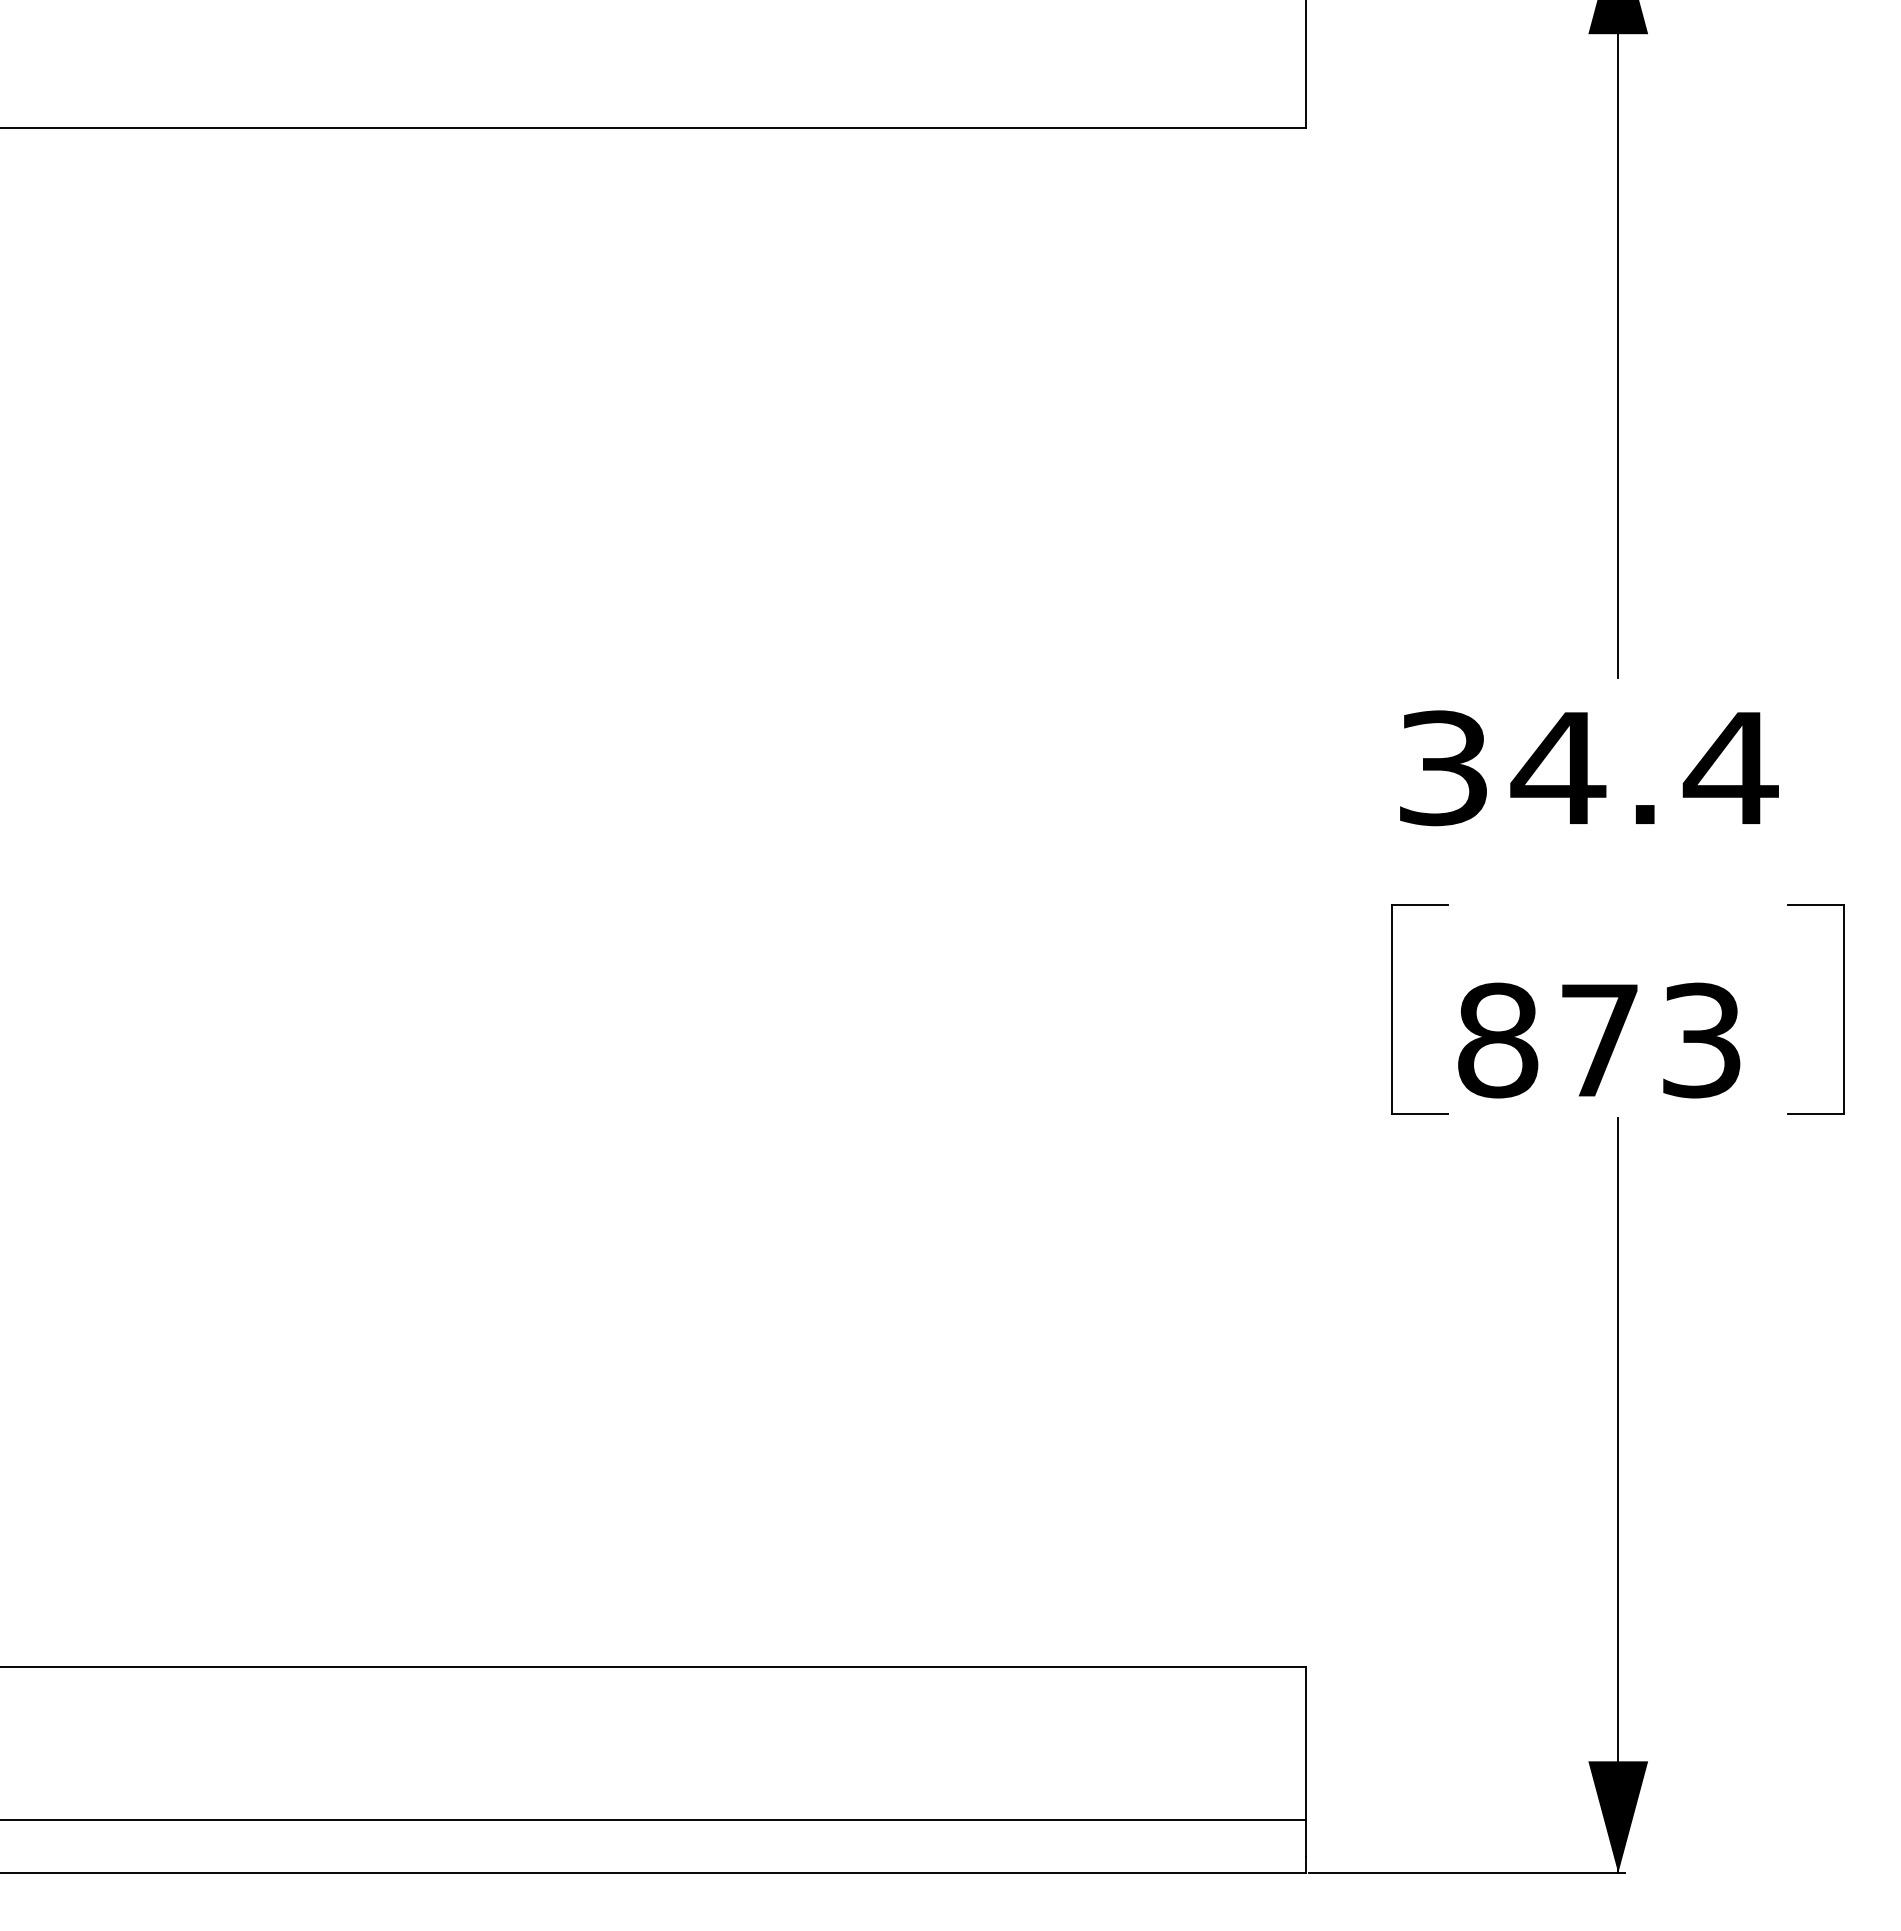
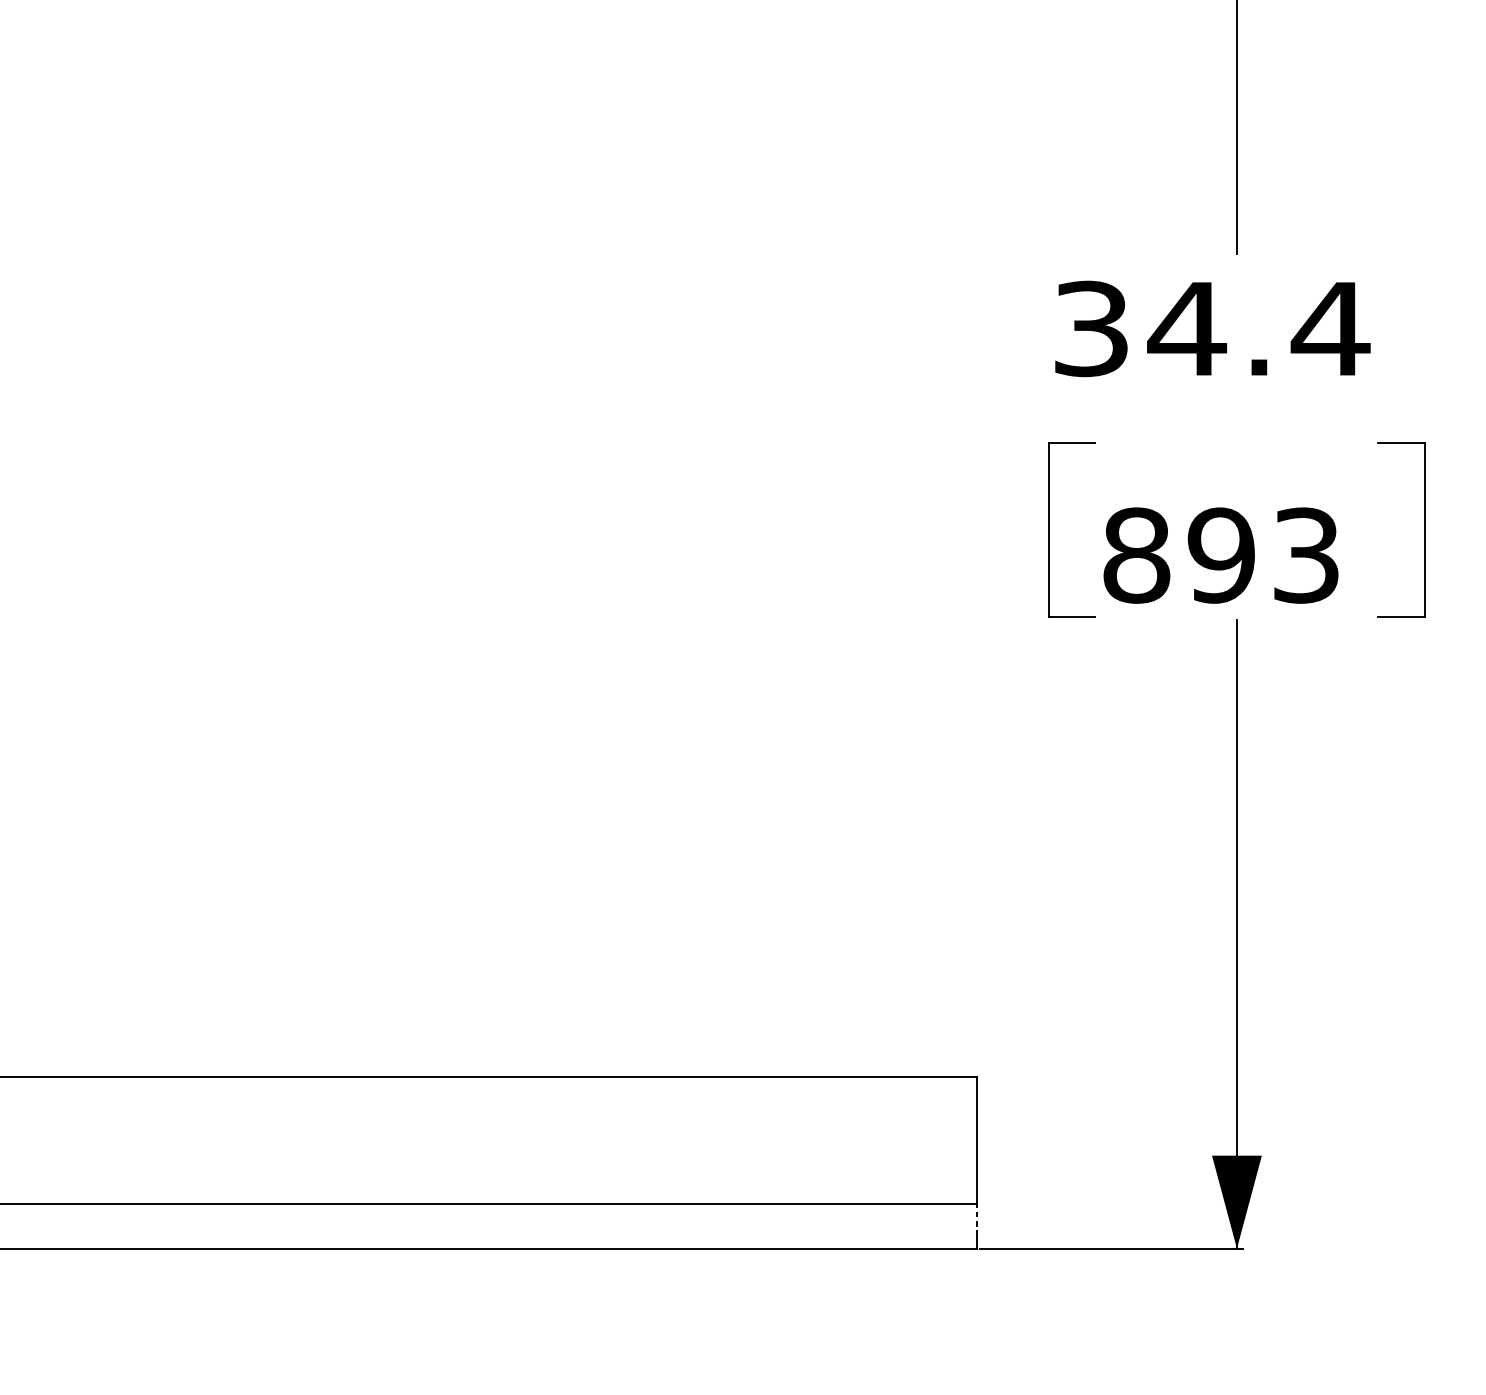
text: (1599, 1040) -> (1221, 555), 873 -> 893
line: (1305, 1838) -> (976, 1219), solid -> dashed

